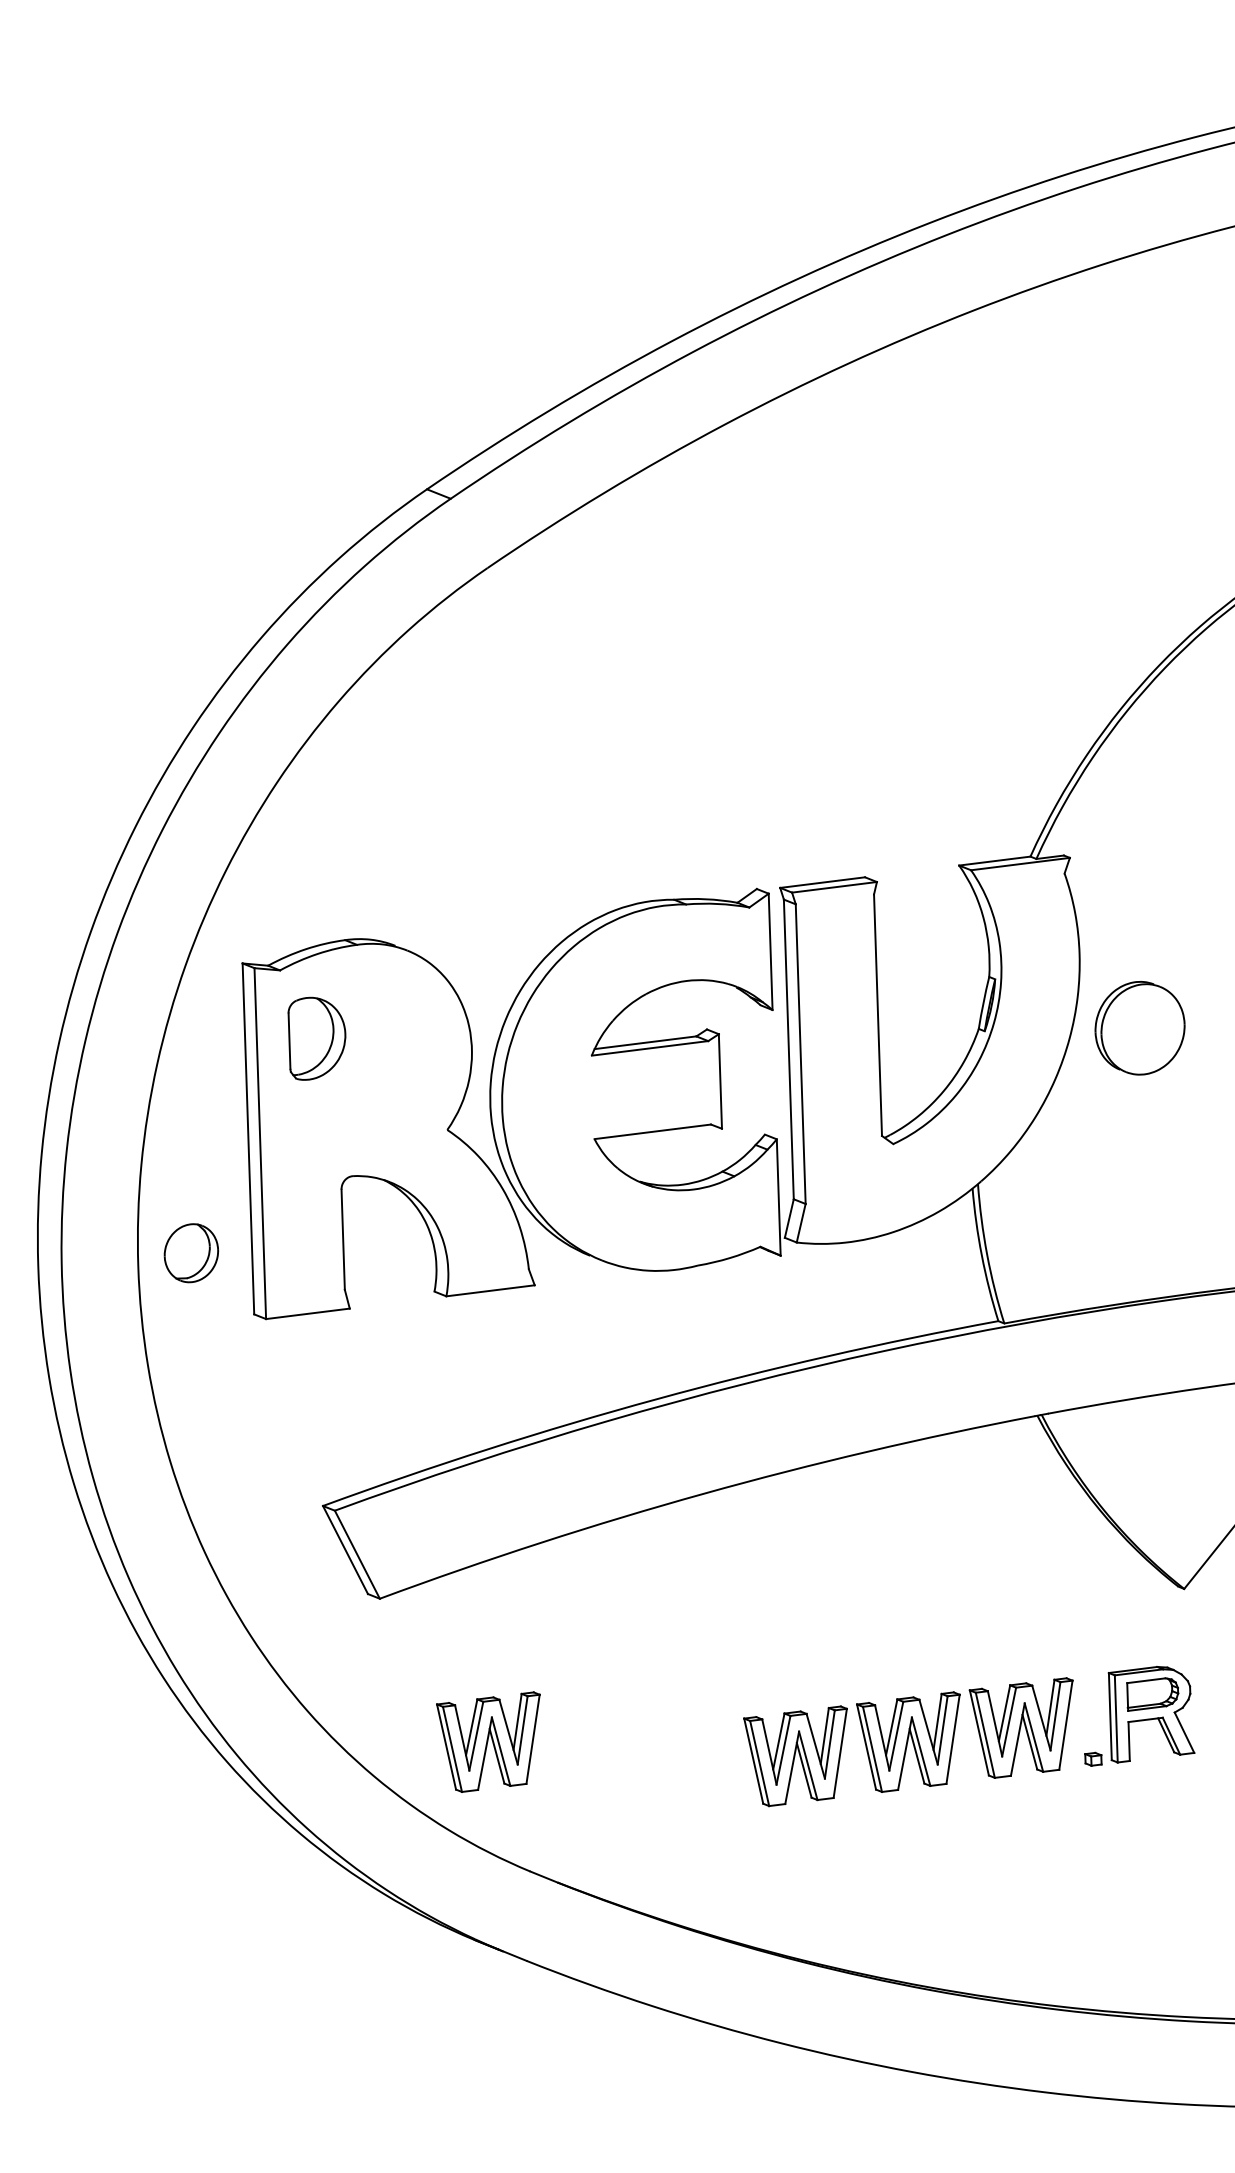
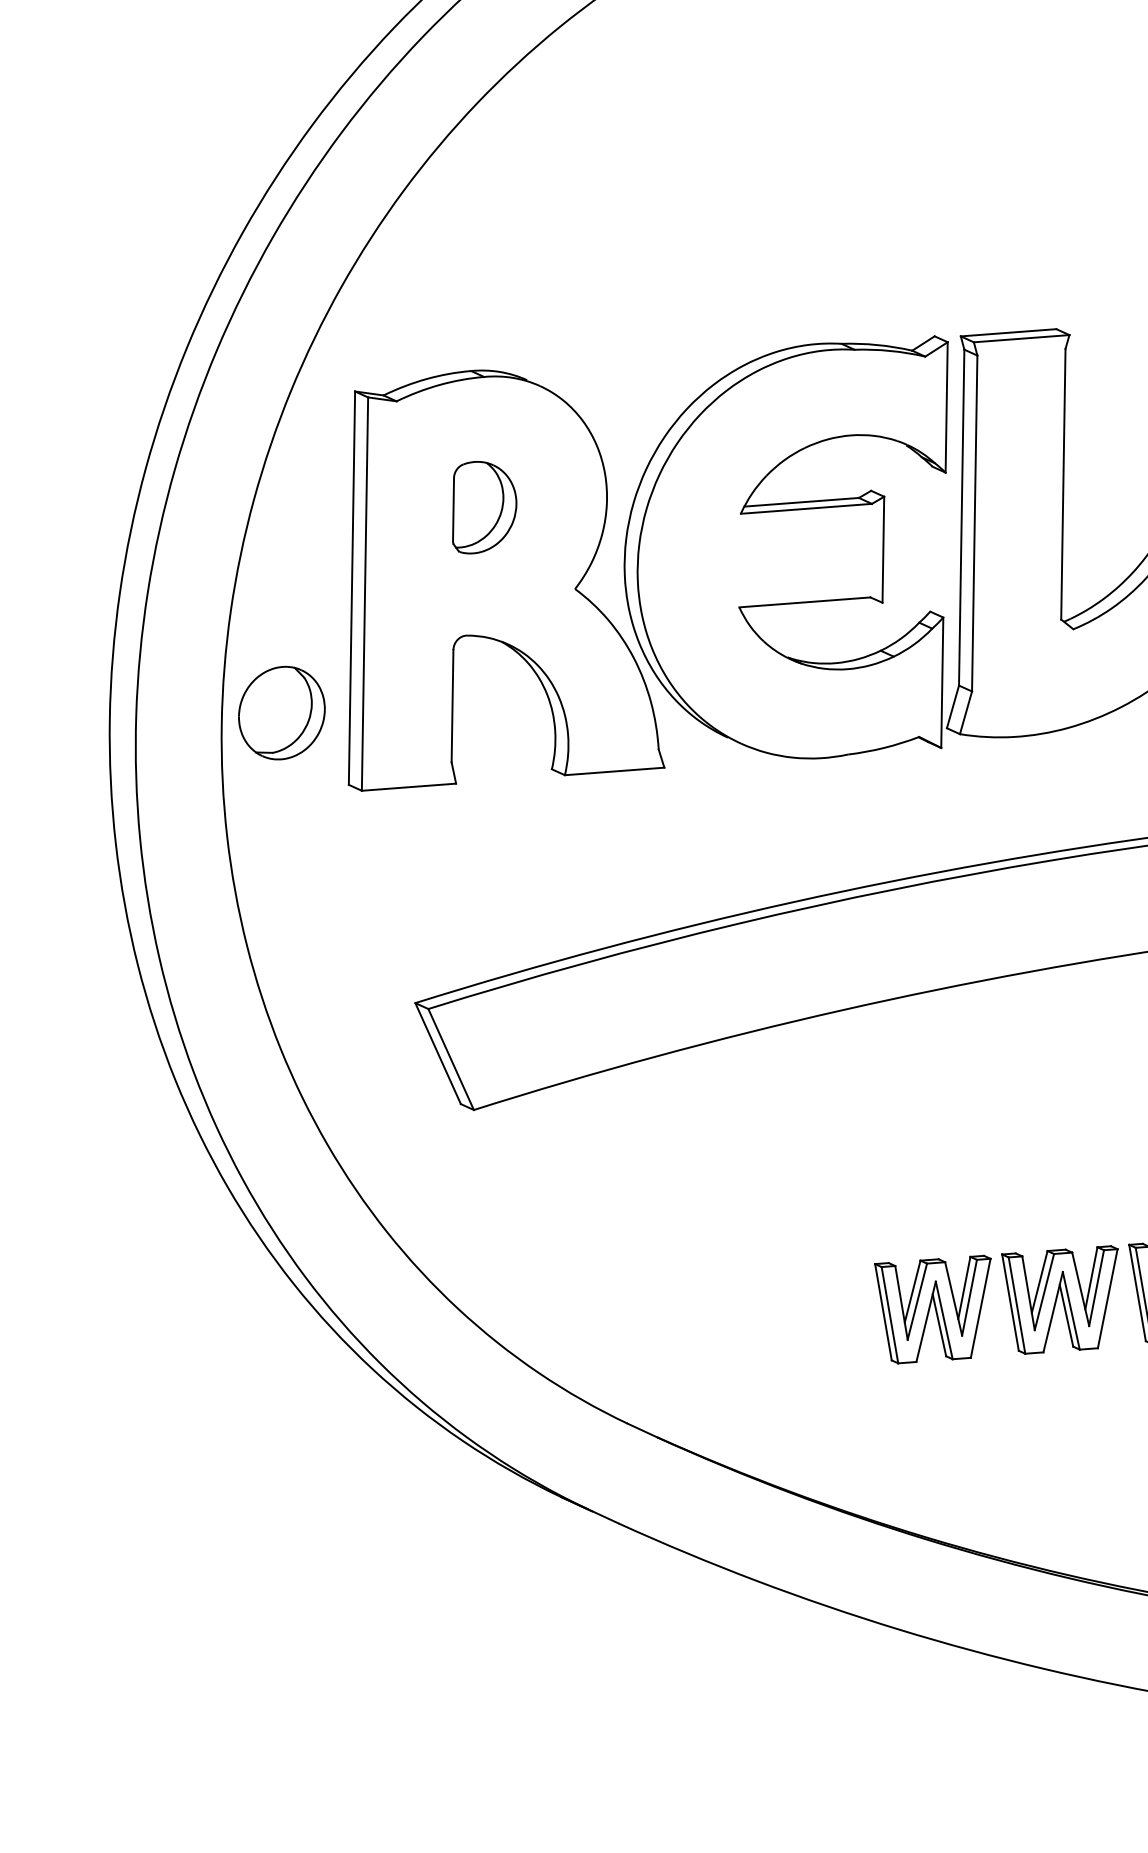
part: (316, 1038) -> (483, 507), moved
part: (191, 1252) -> (282, 712), size x1.43
part: (488, 1741) -> (587, 1275), removed

